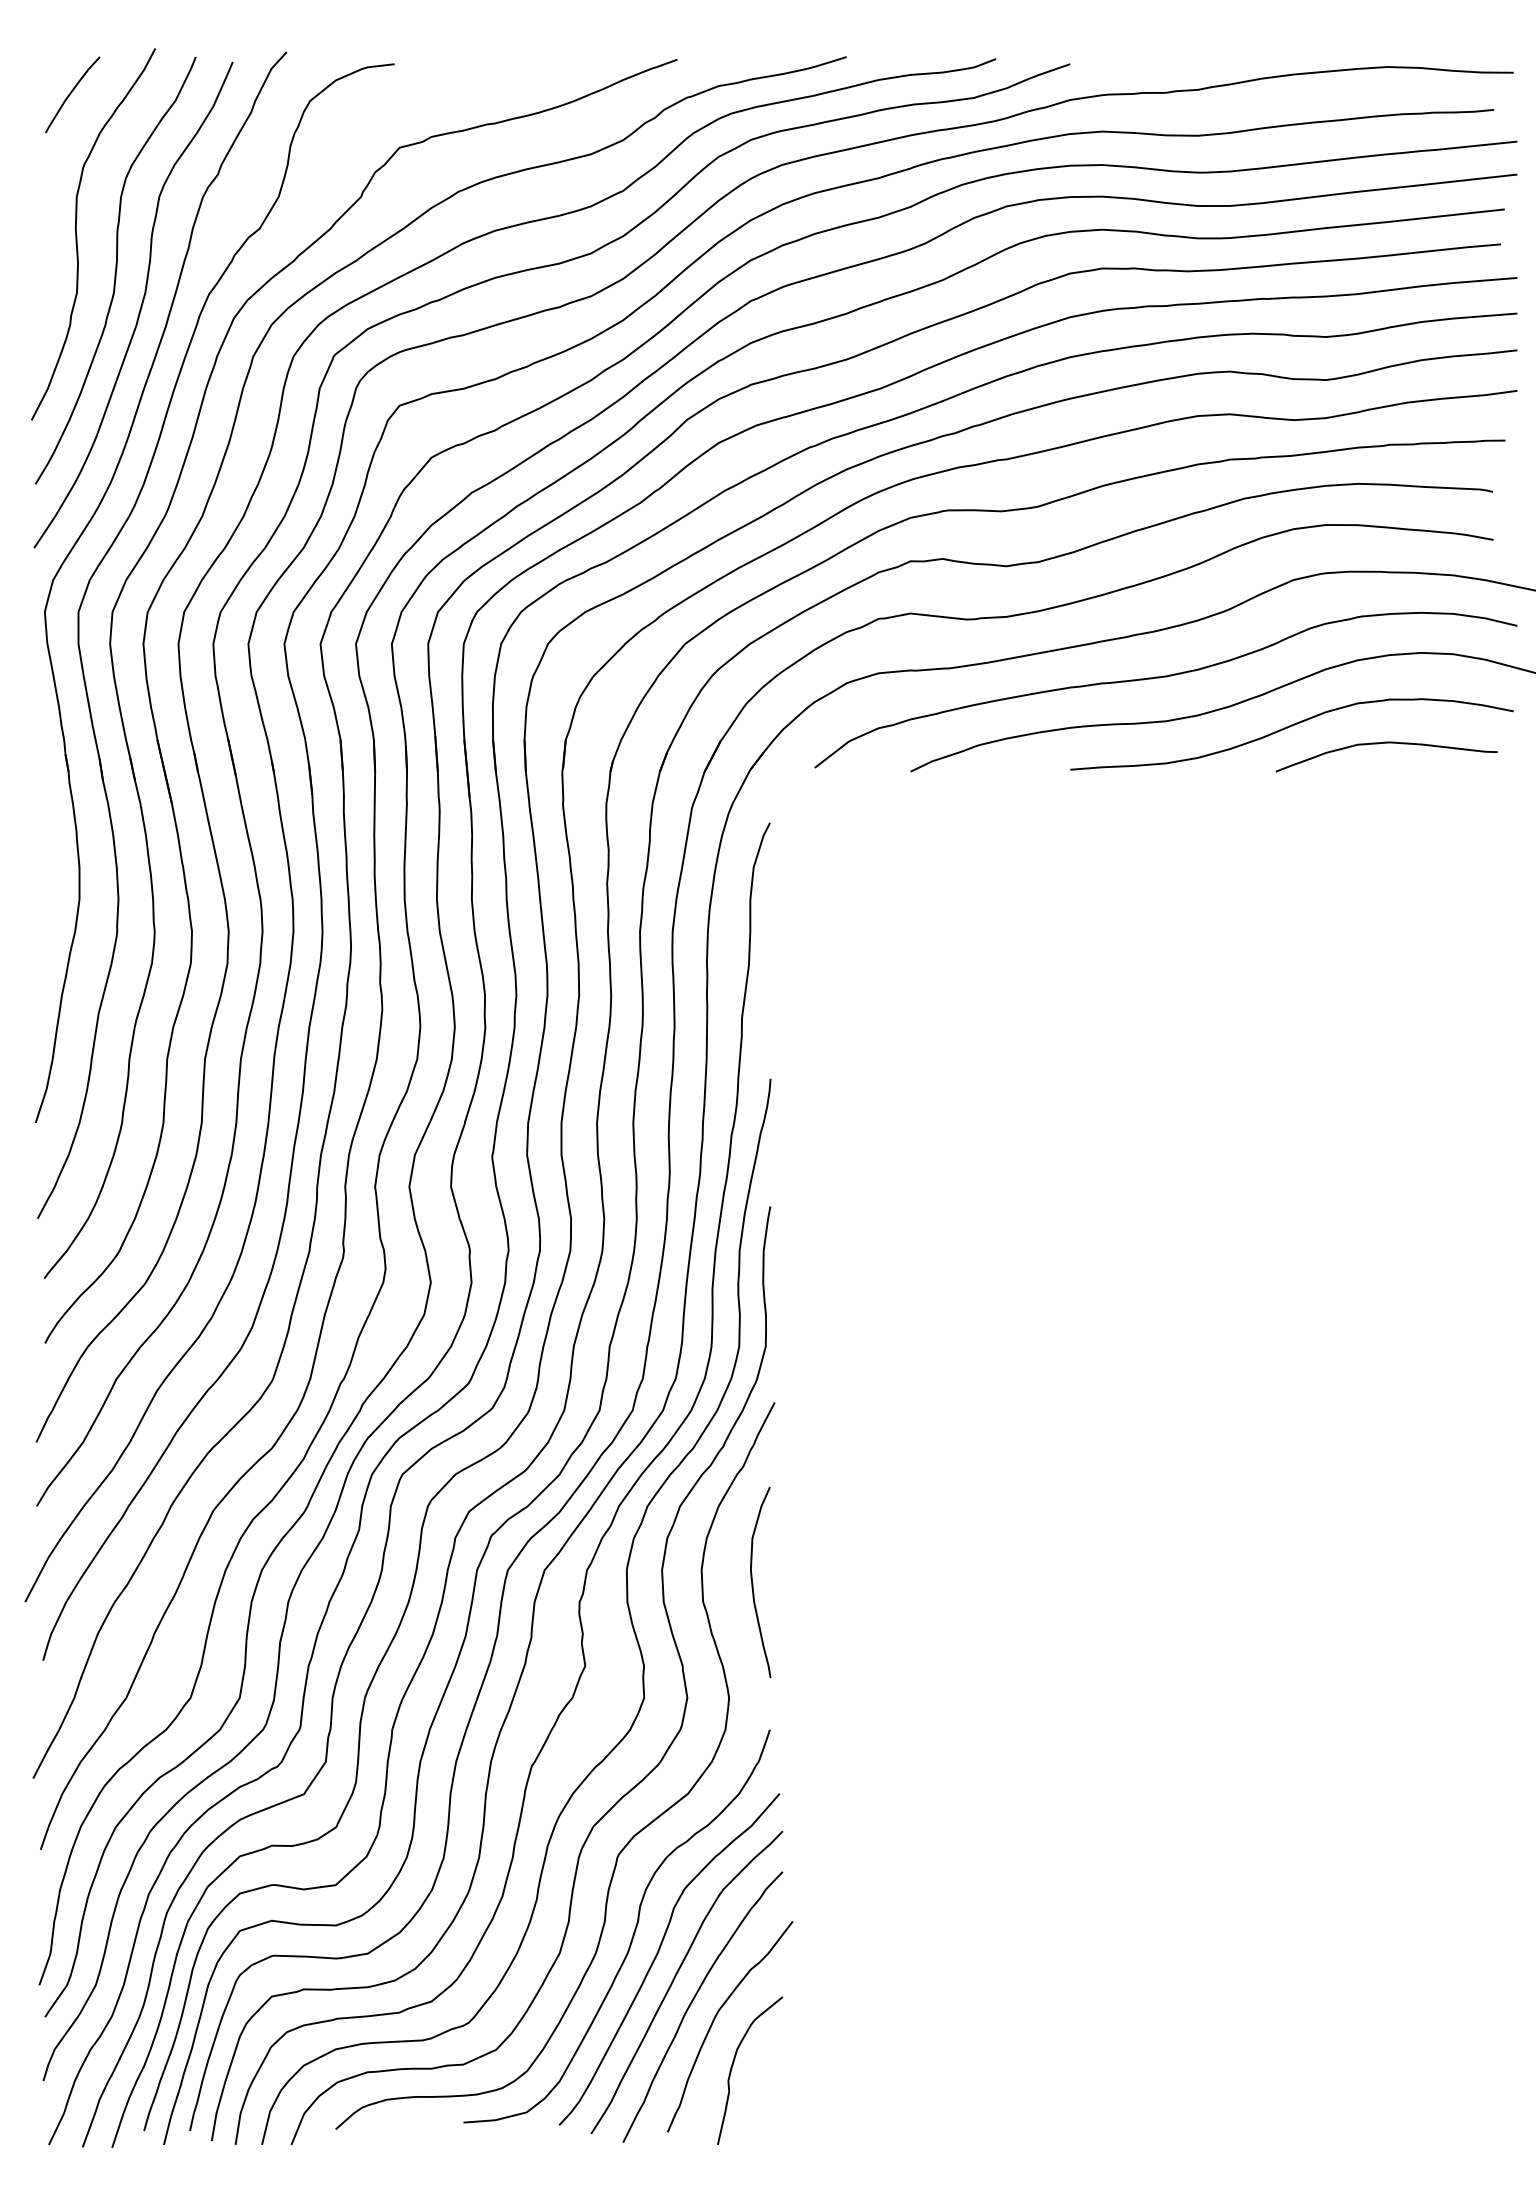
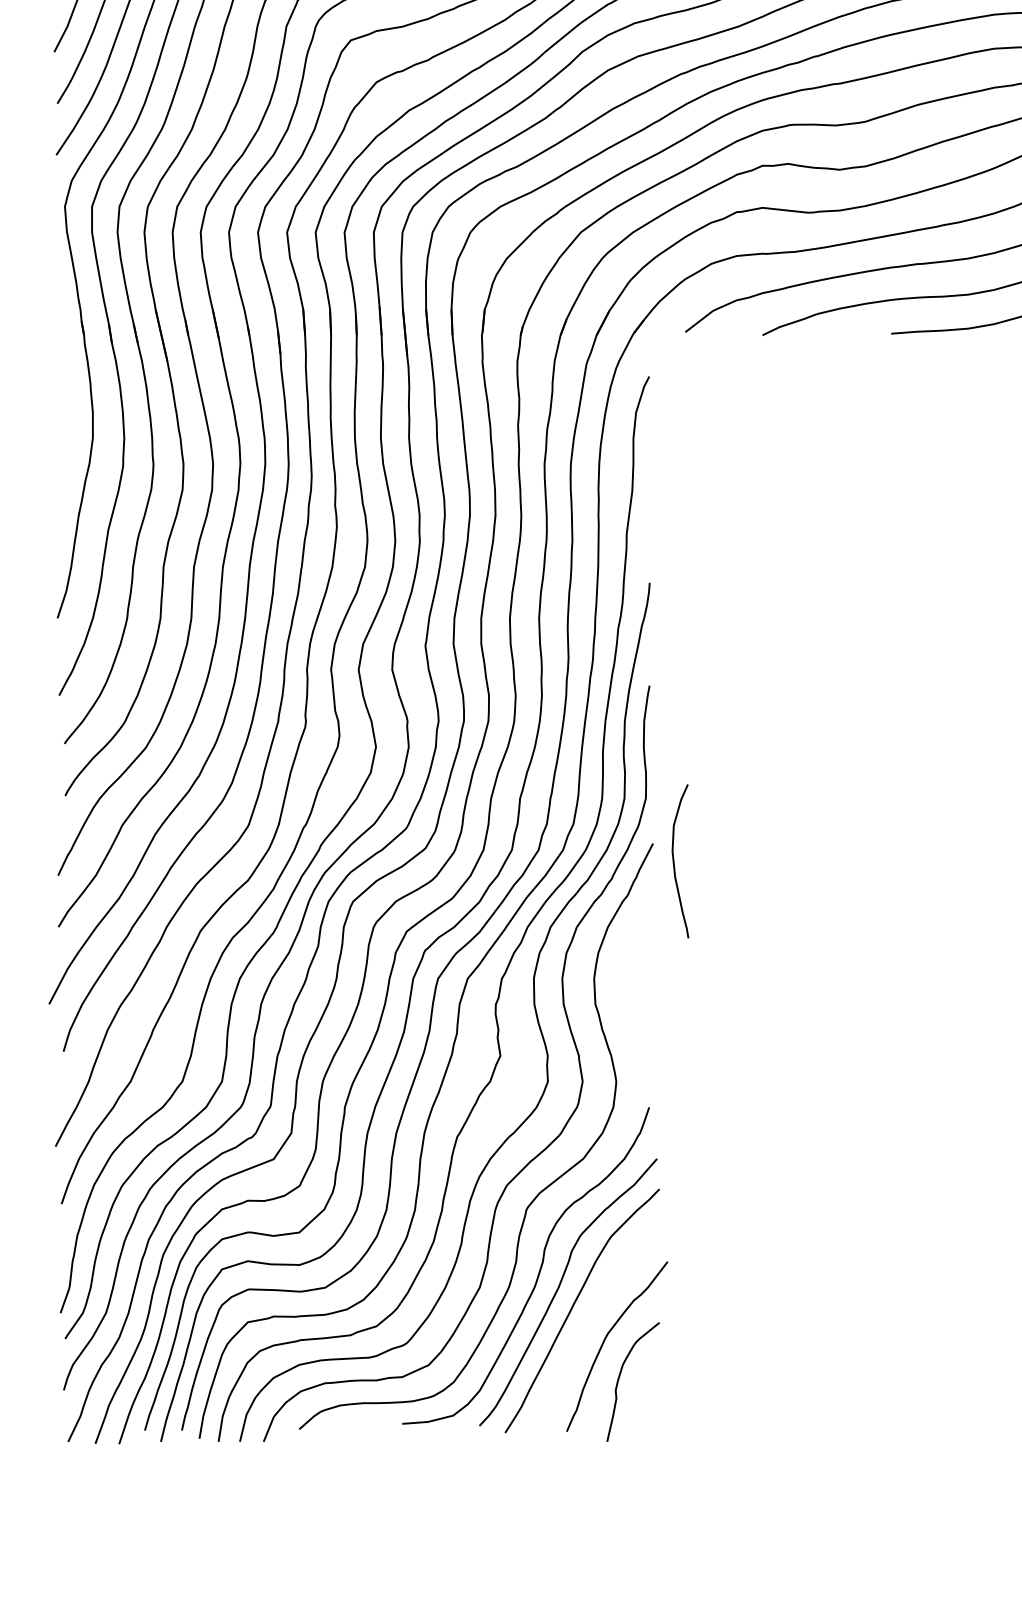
curve: (753, 1583) -> (674, 862), moved
curve: (693, 2001) -> (587, 1326), removed

